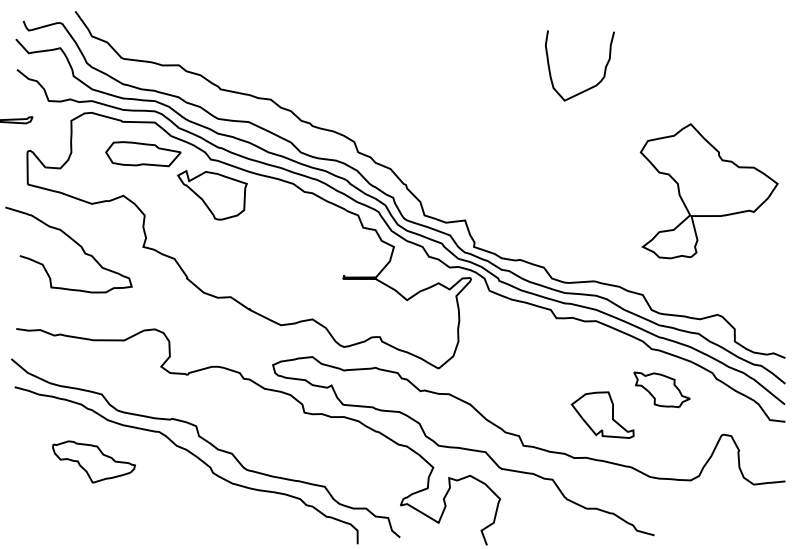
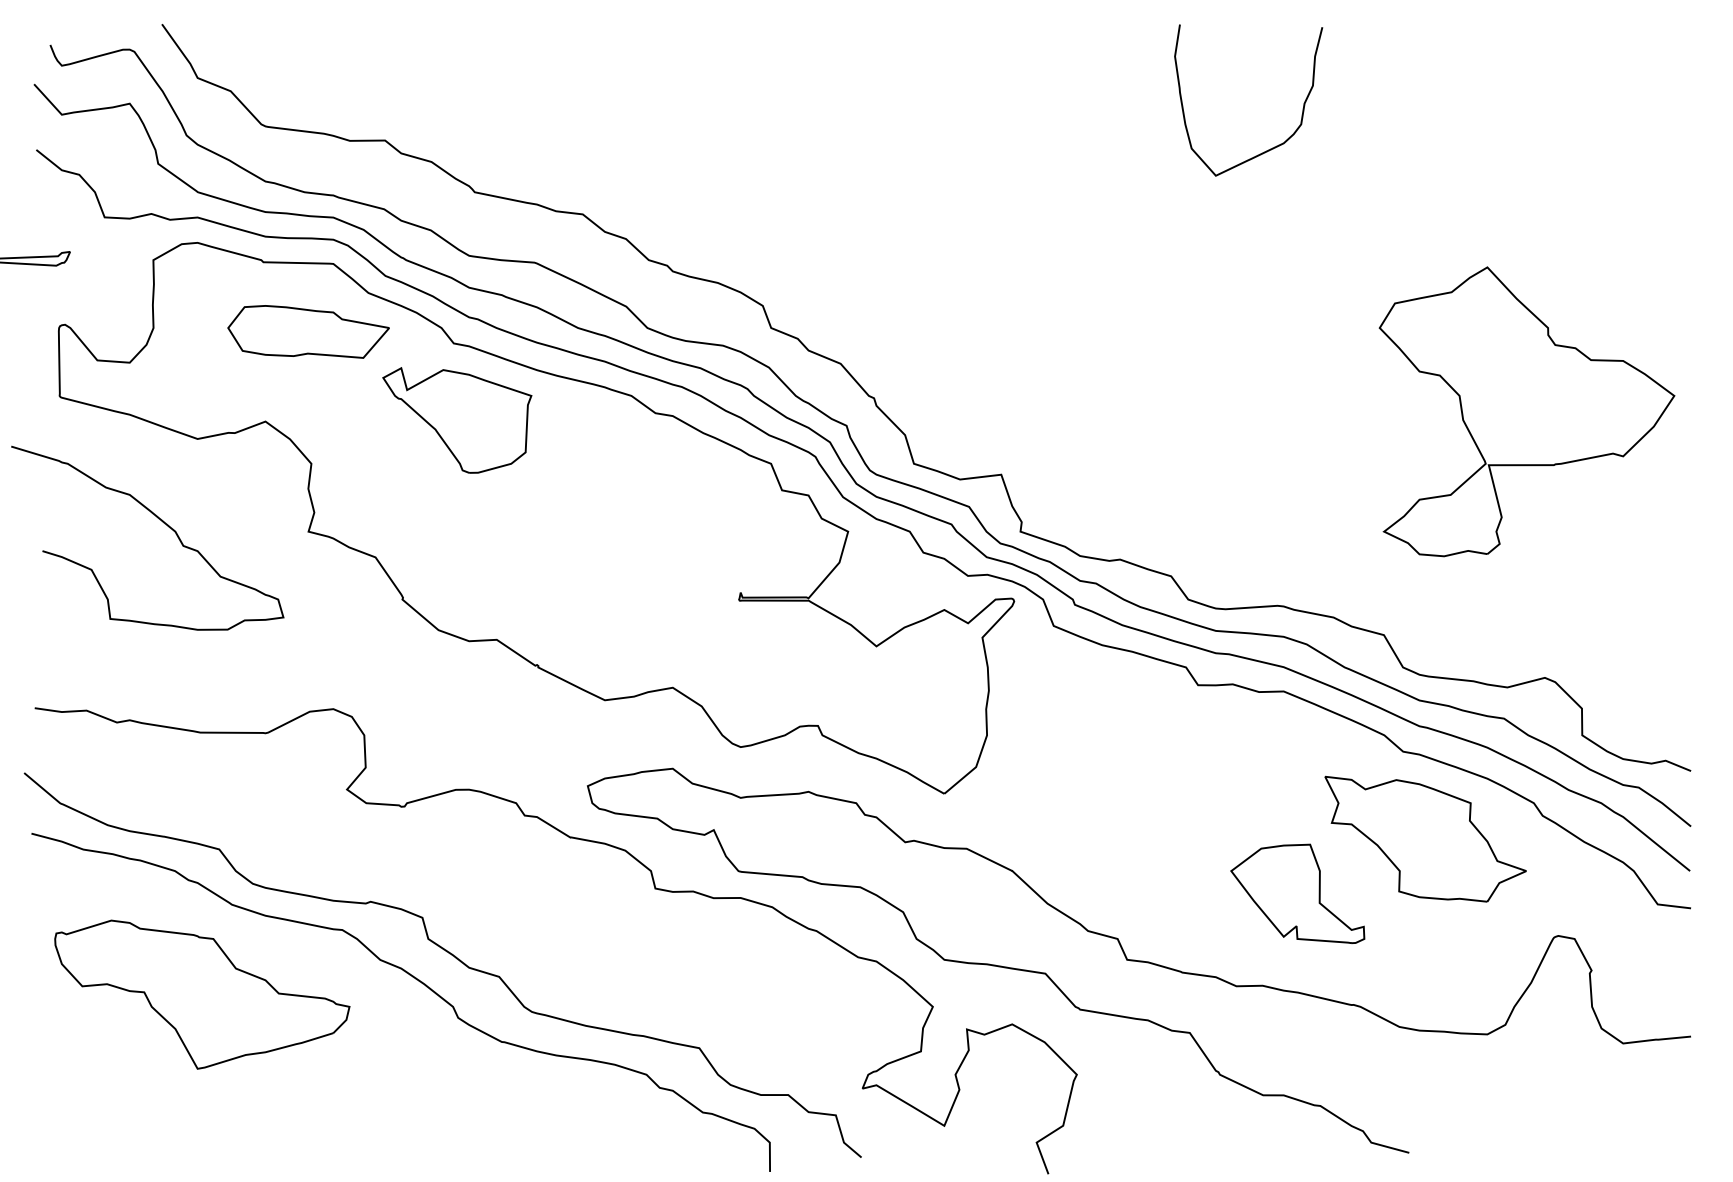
curve: (589, 87) -> (1269, 147), moved
part: (661, 389) -> (1424, 838), size x1.67
part: (93, 461) -> (201, 993), size x1.67

